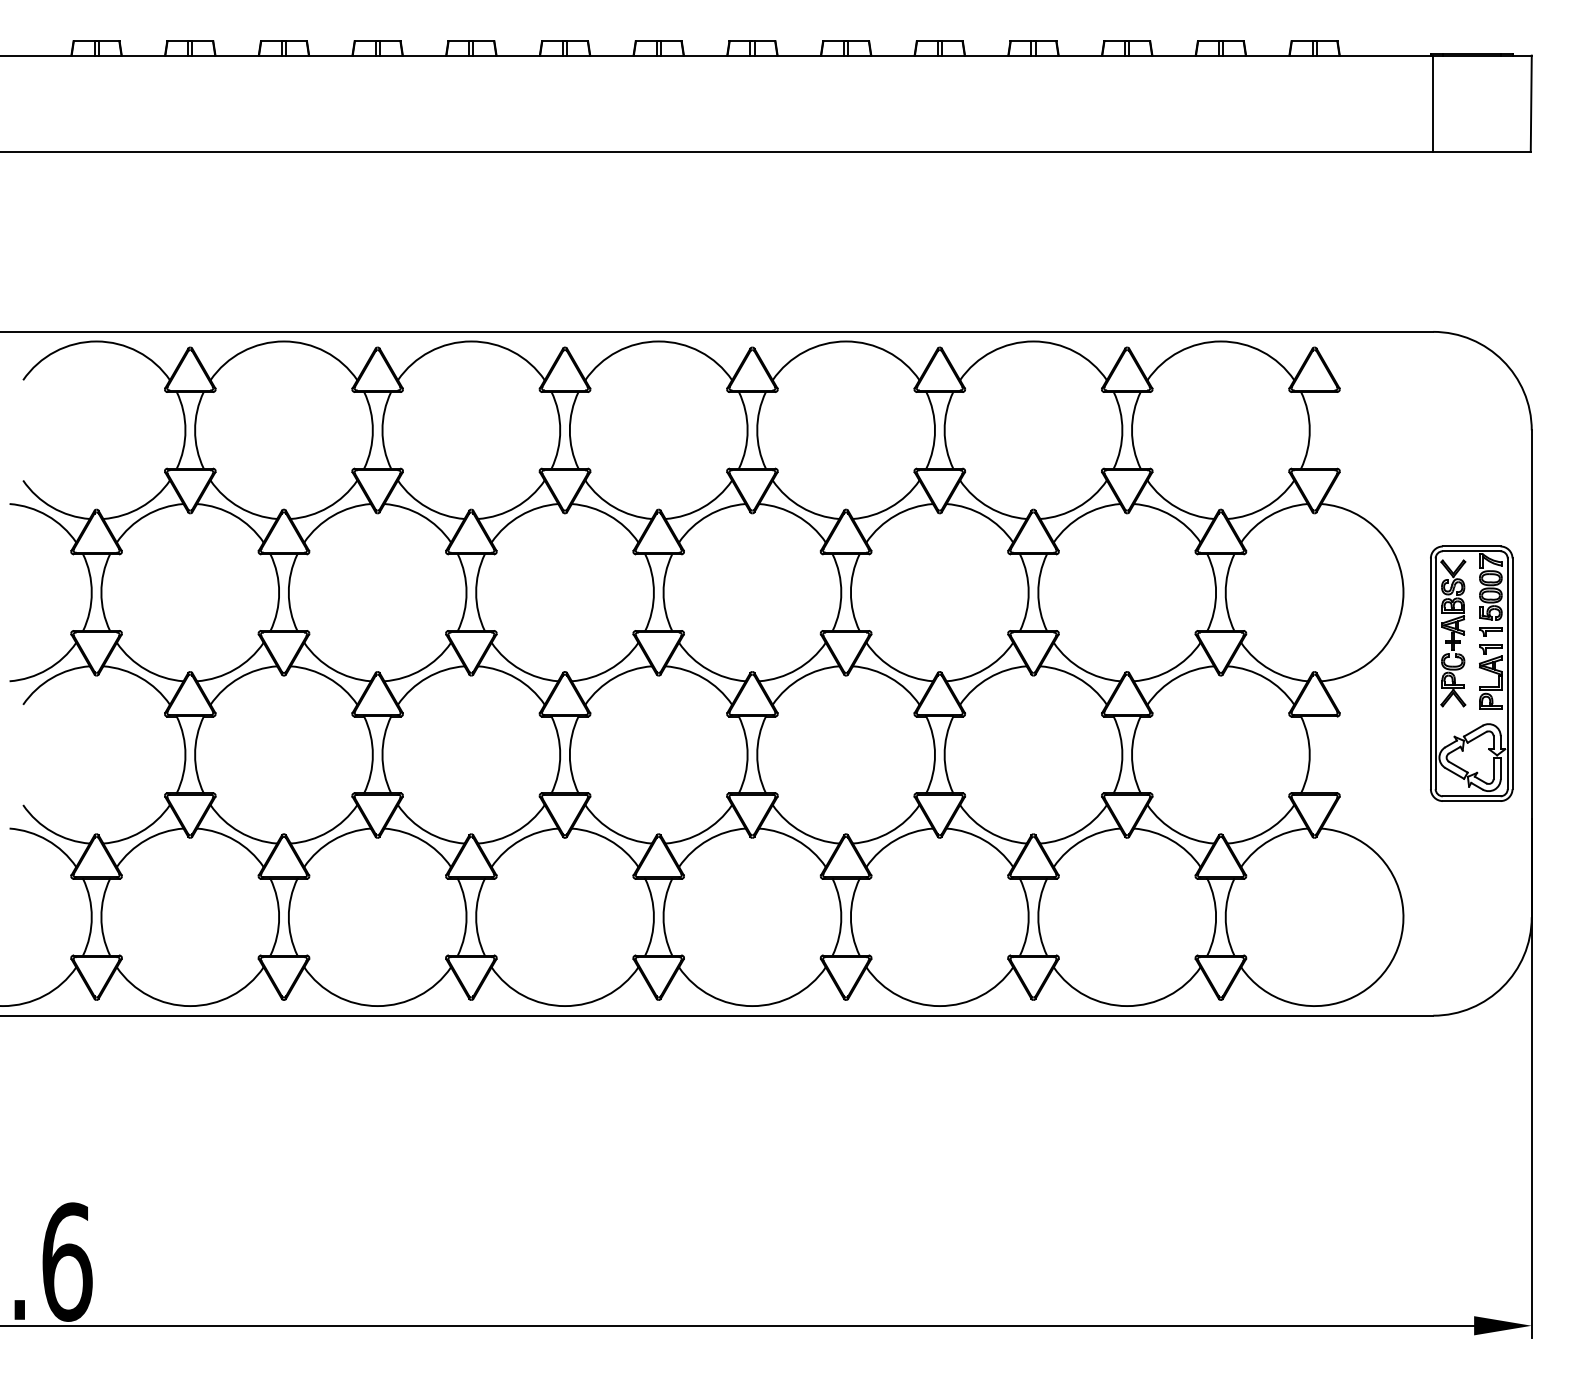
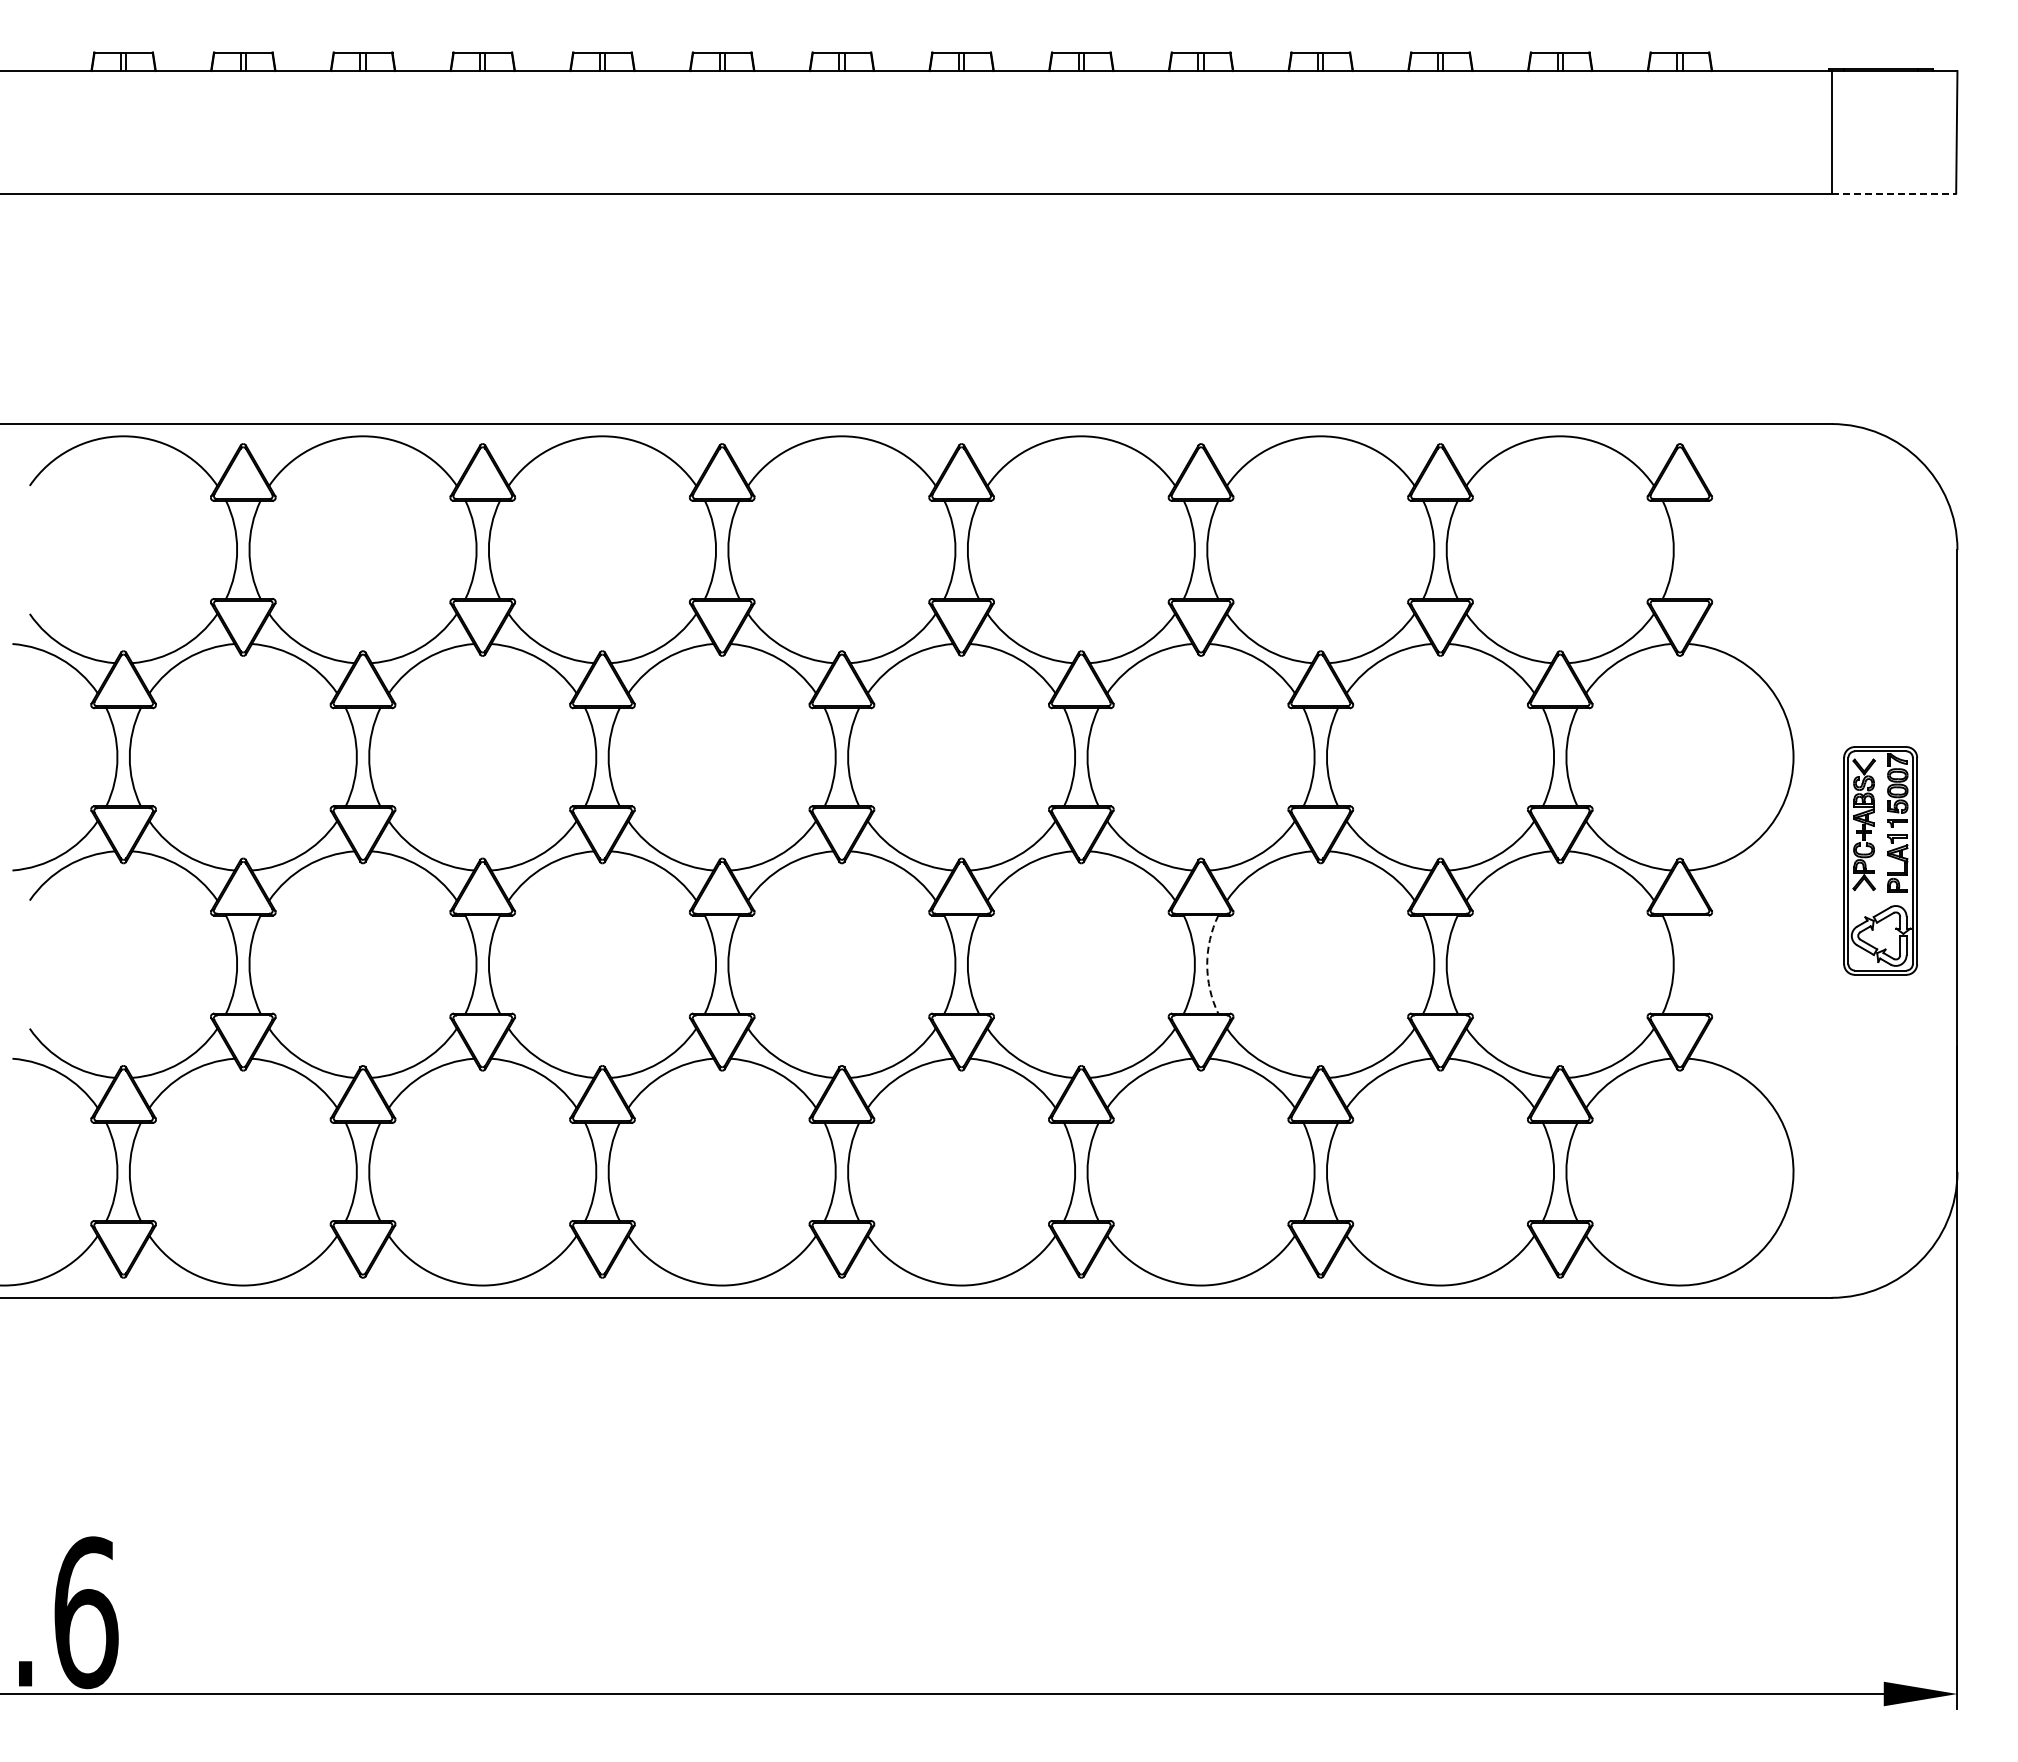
line: (1482, 151) -> (1894, 193), solid -> dashed
part: (1471, 673) -> (1880, 860), size x0.7
arc: (944, 754) -> (1207, 964), solid -> dashed

